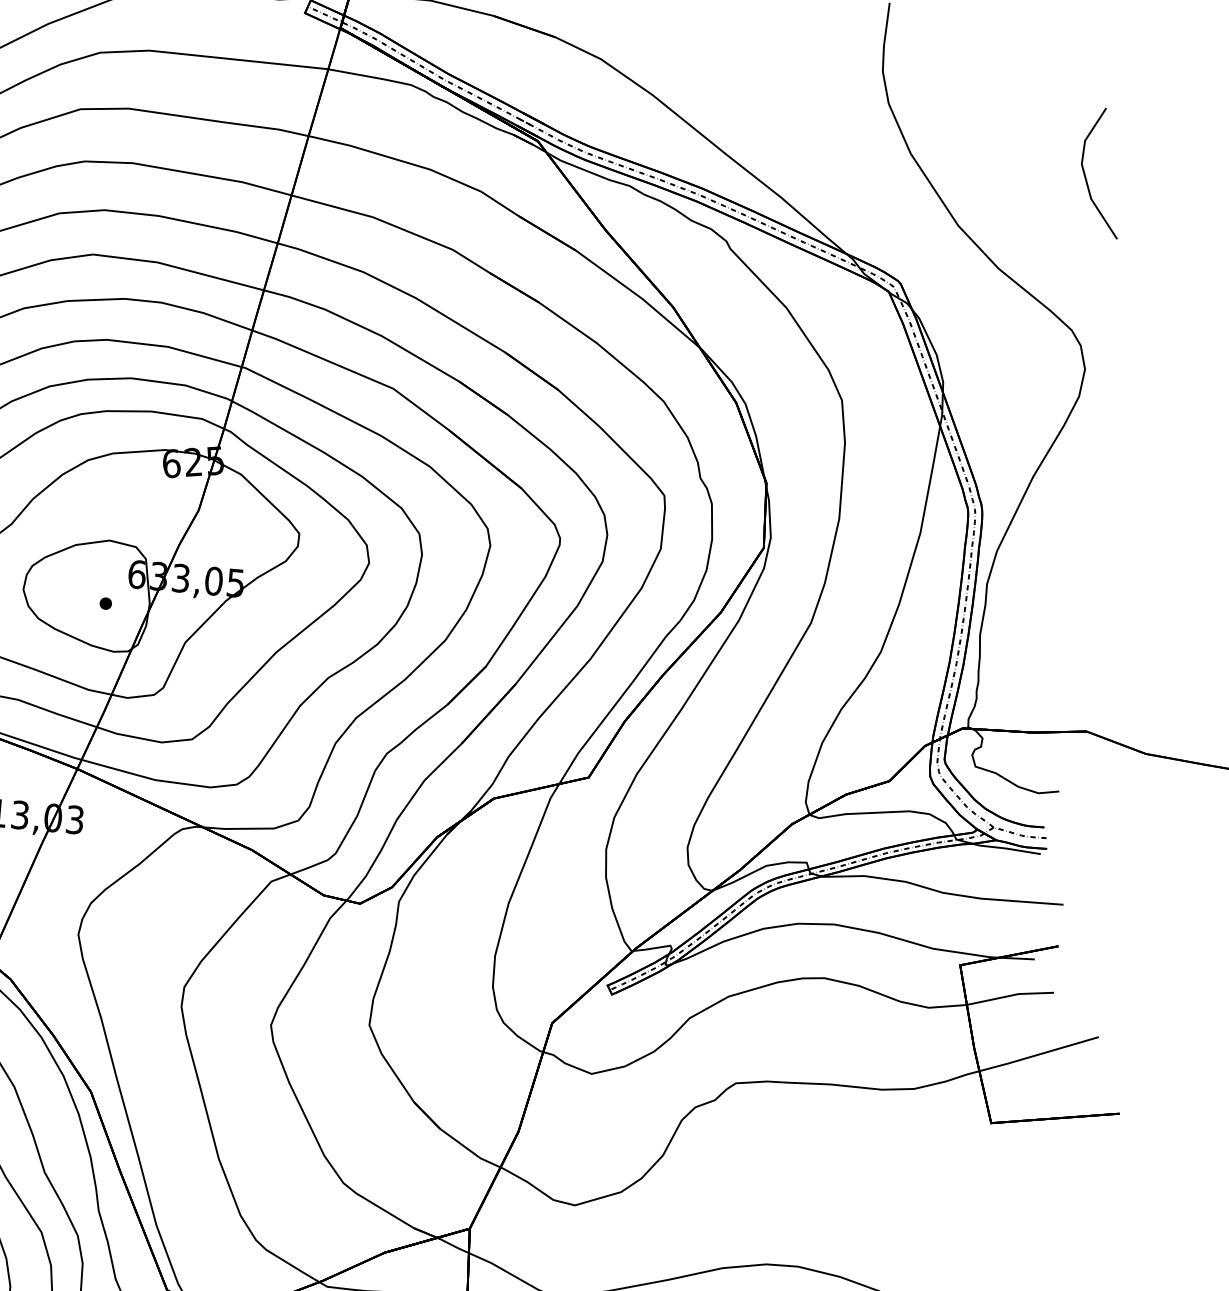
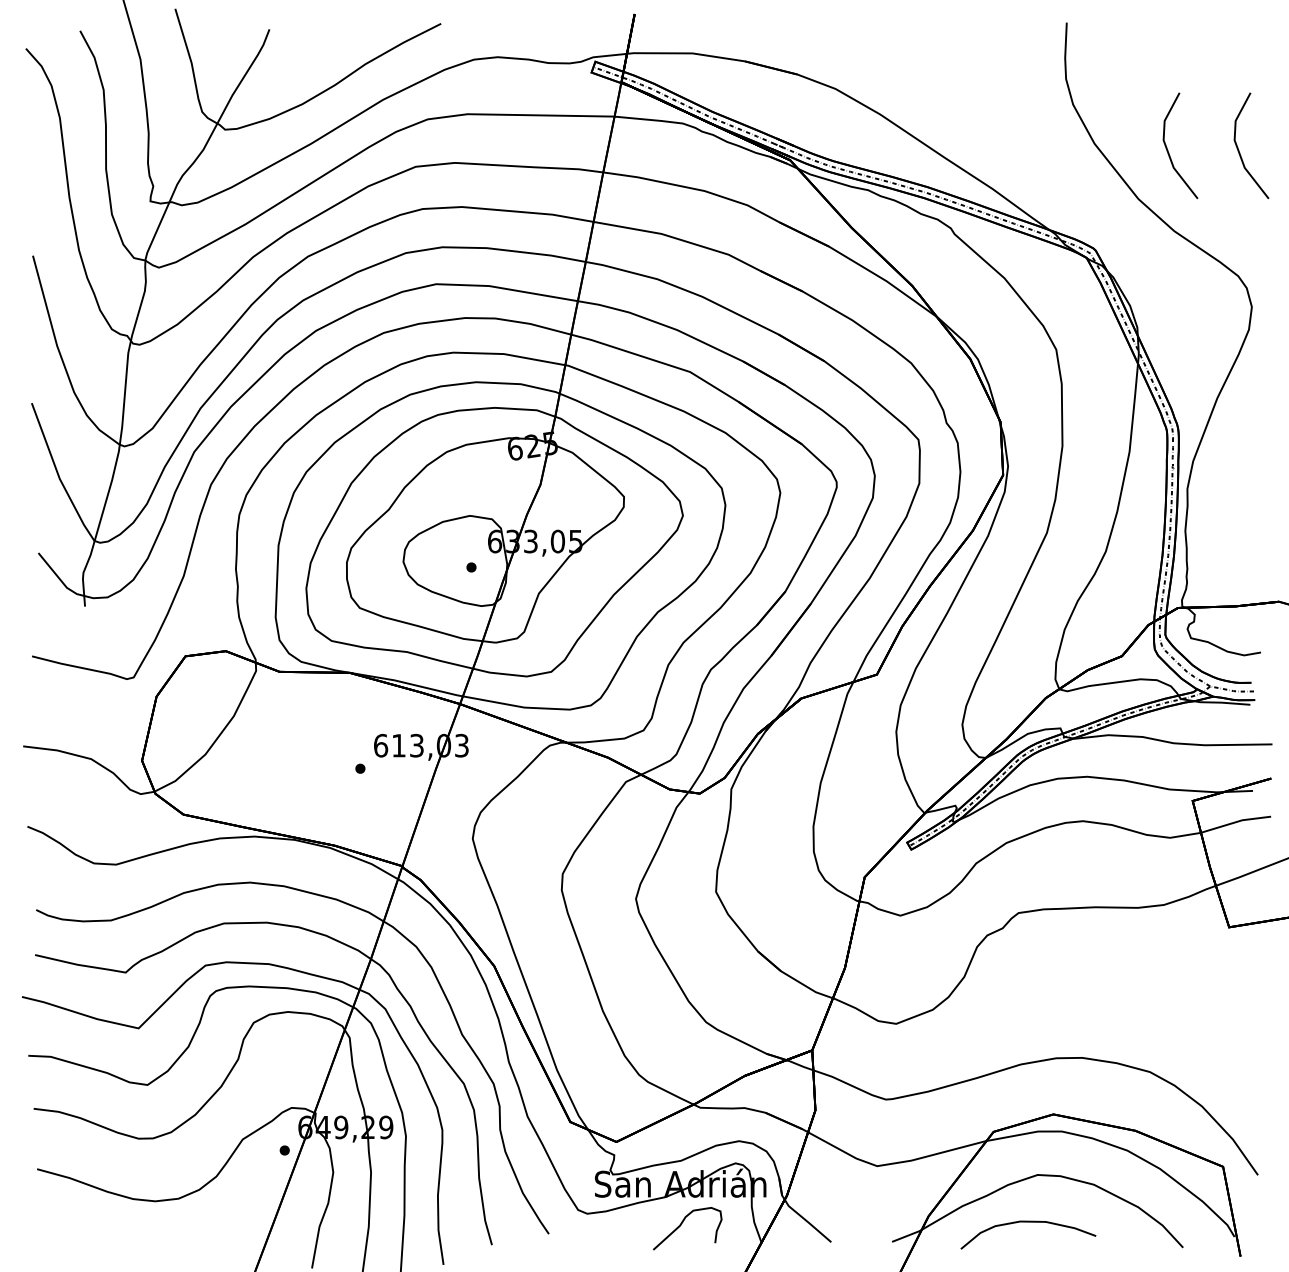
line: (1000, 169) -> (1168, 150), added

